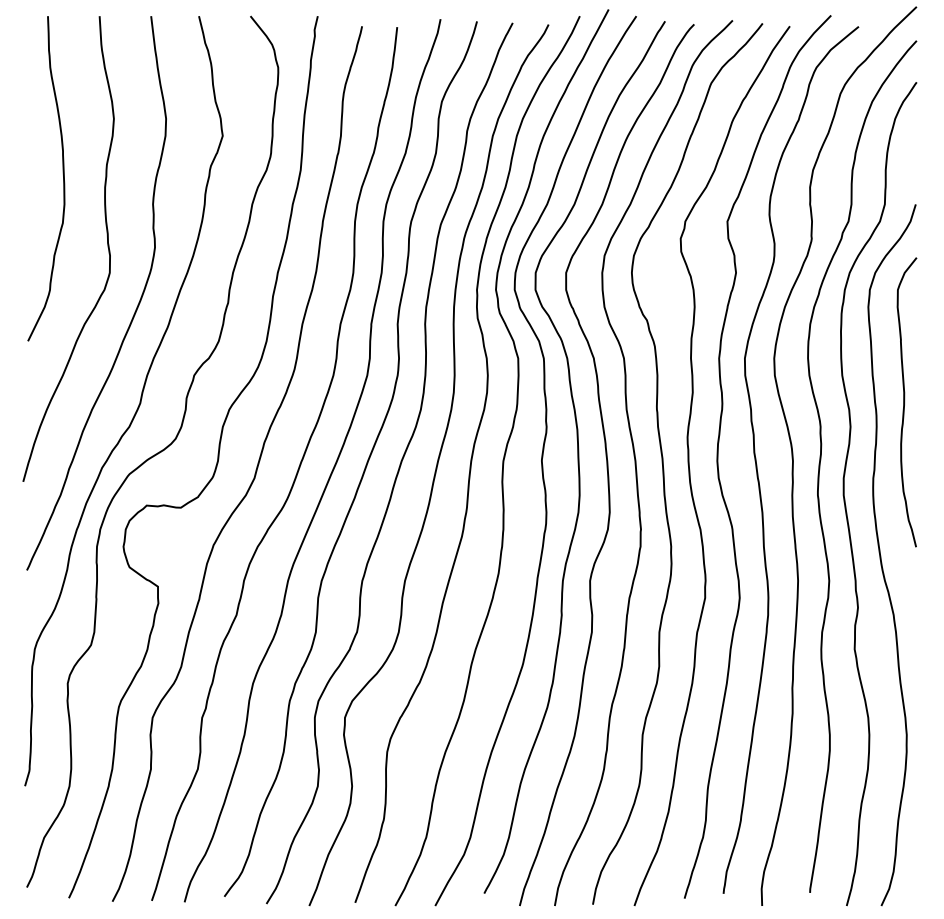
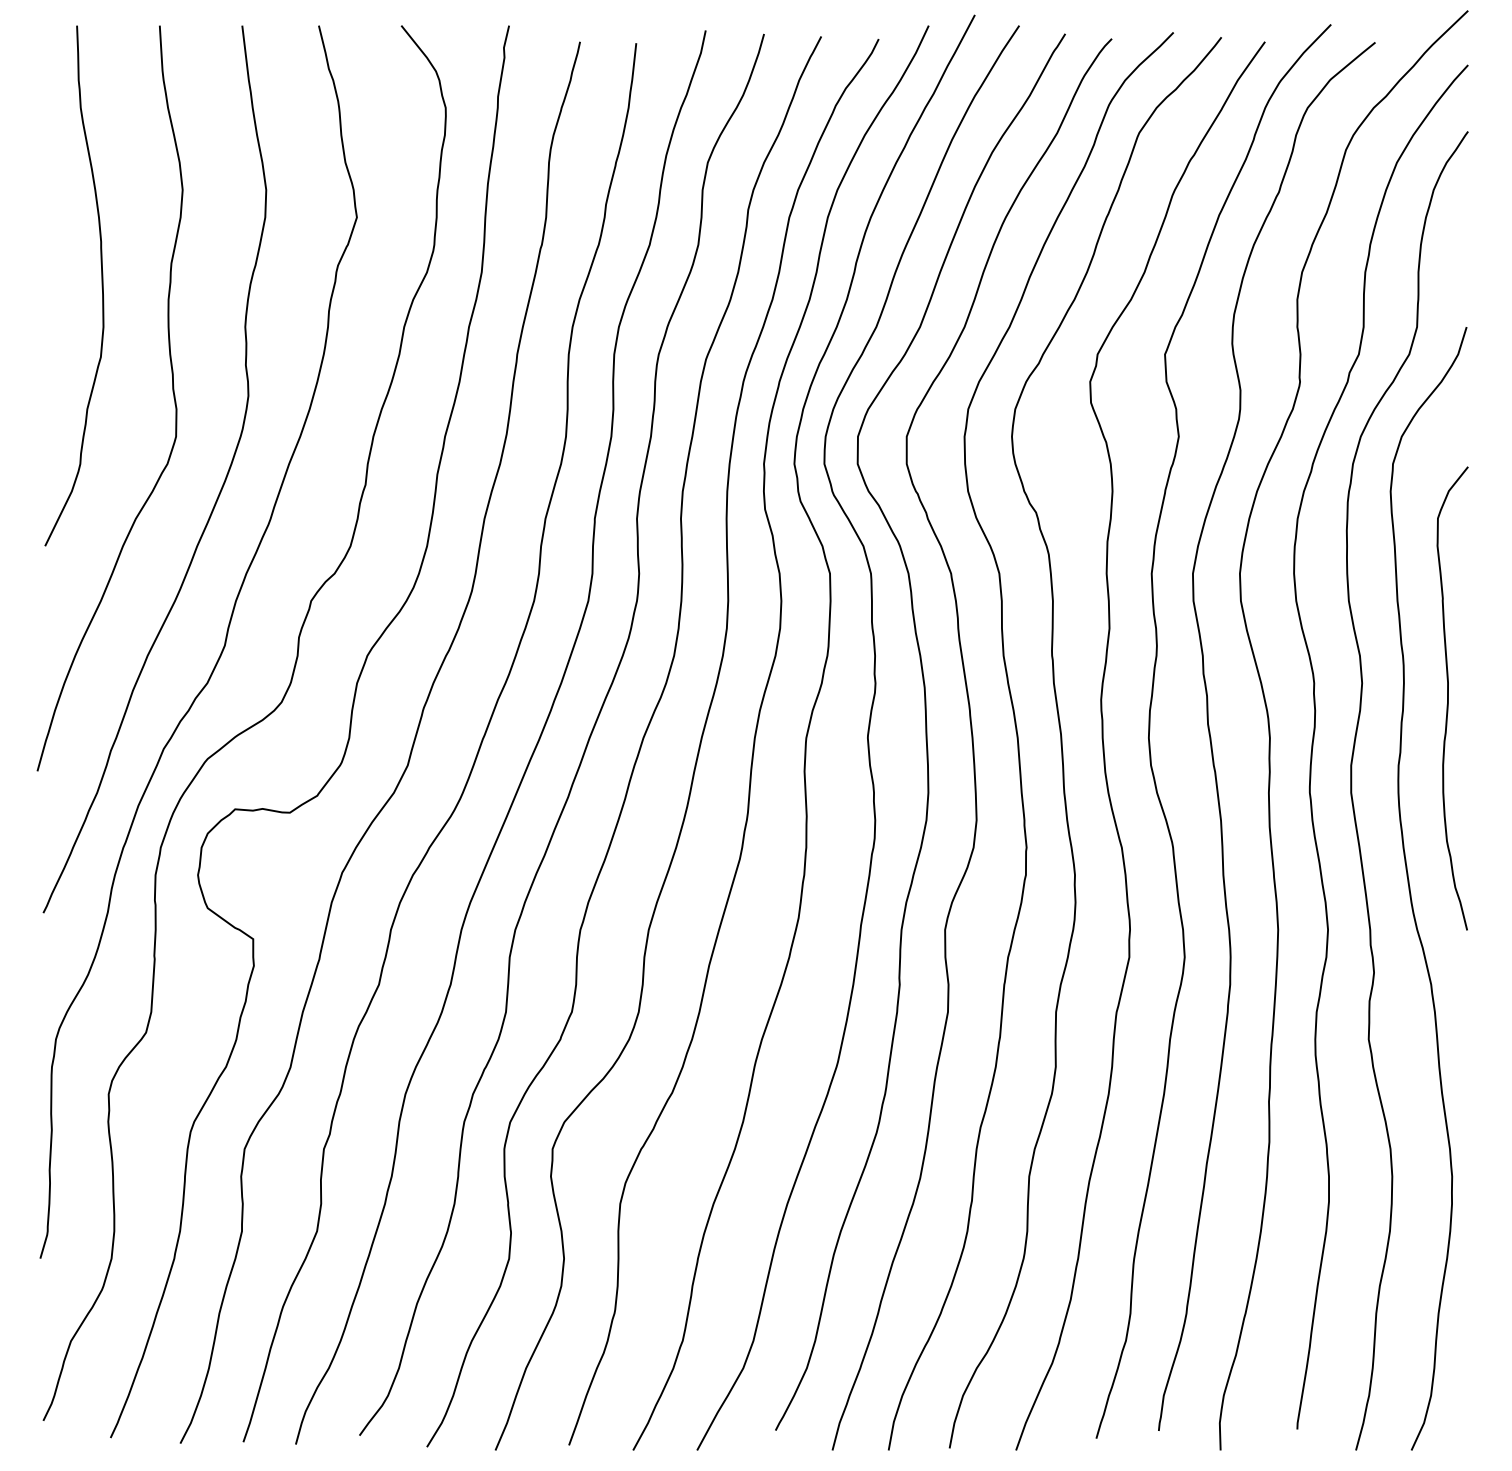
curve: (905, 402) -> (1450, 698), moved

